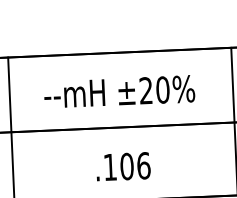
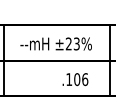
text: (162, 89) -> (76, 43), ±20% -> ±23%
text: (123, 166) -> (75, 79), moved

